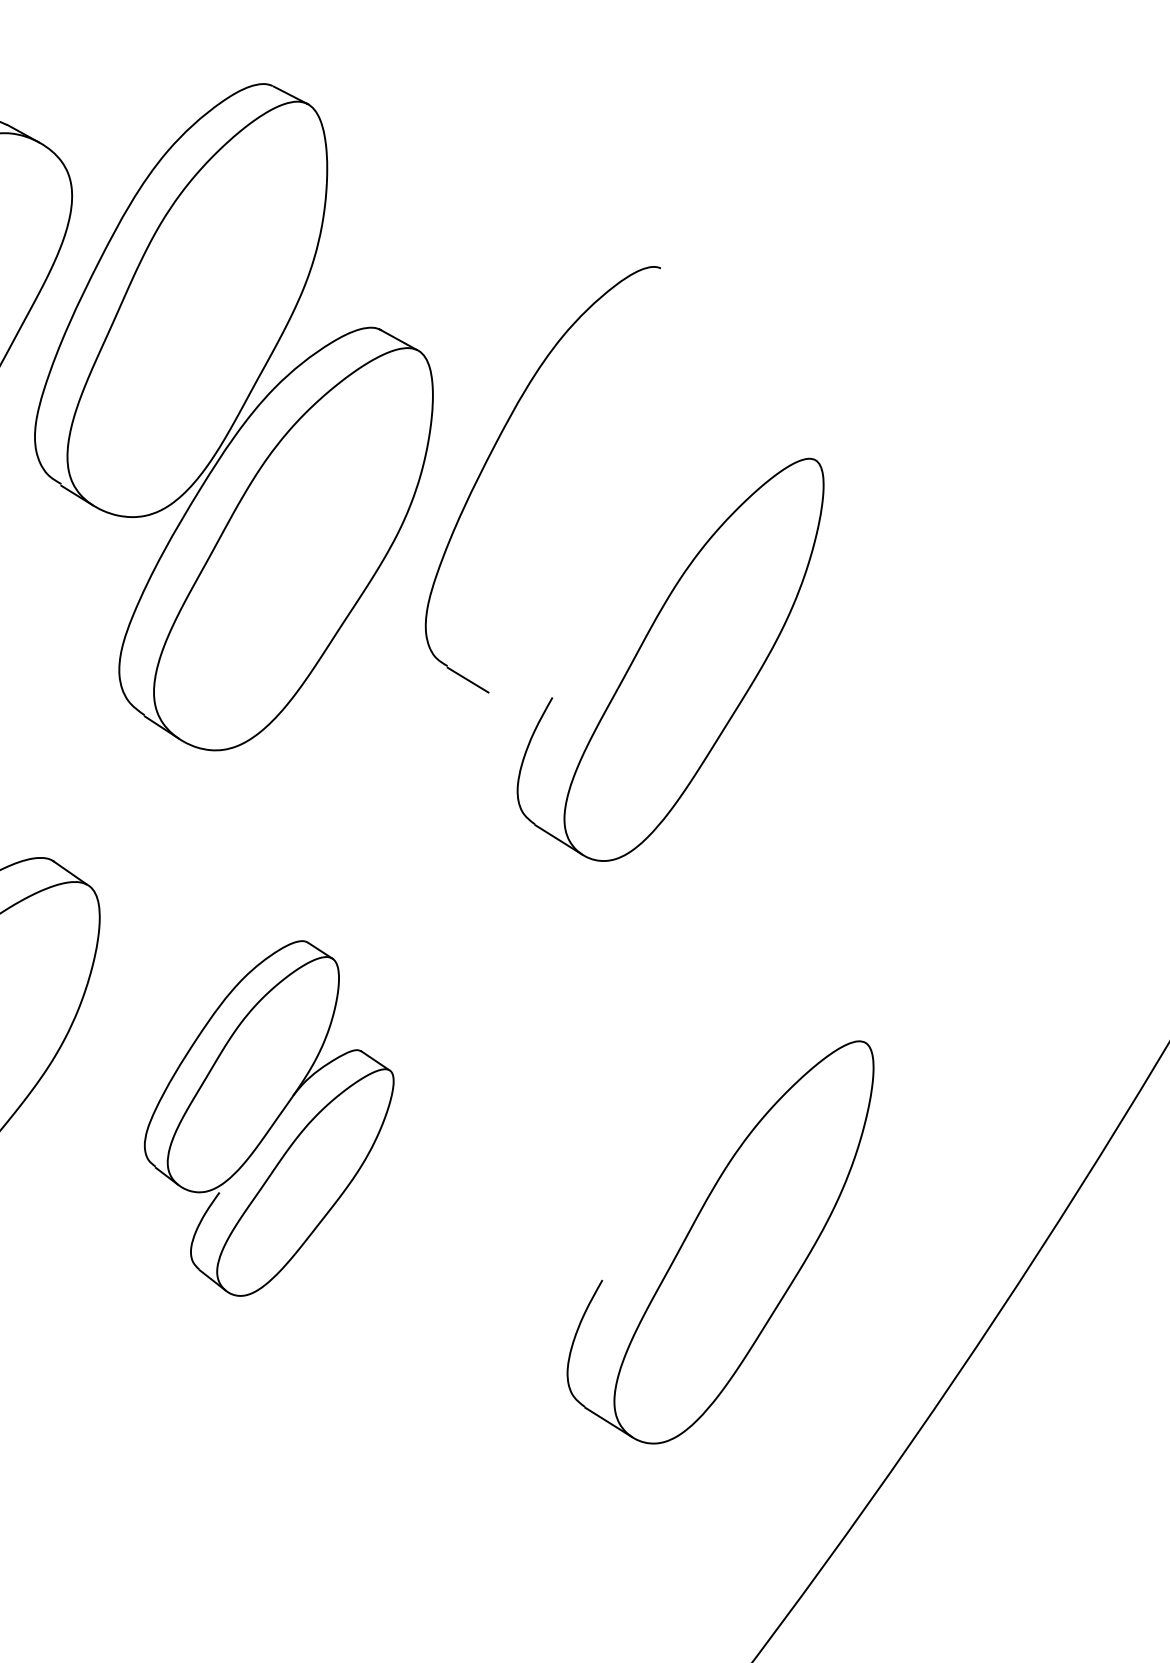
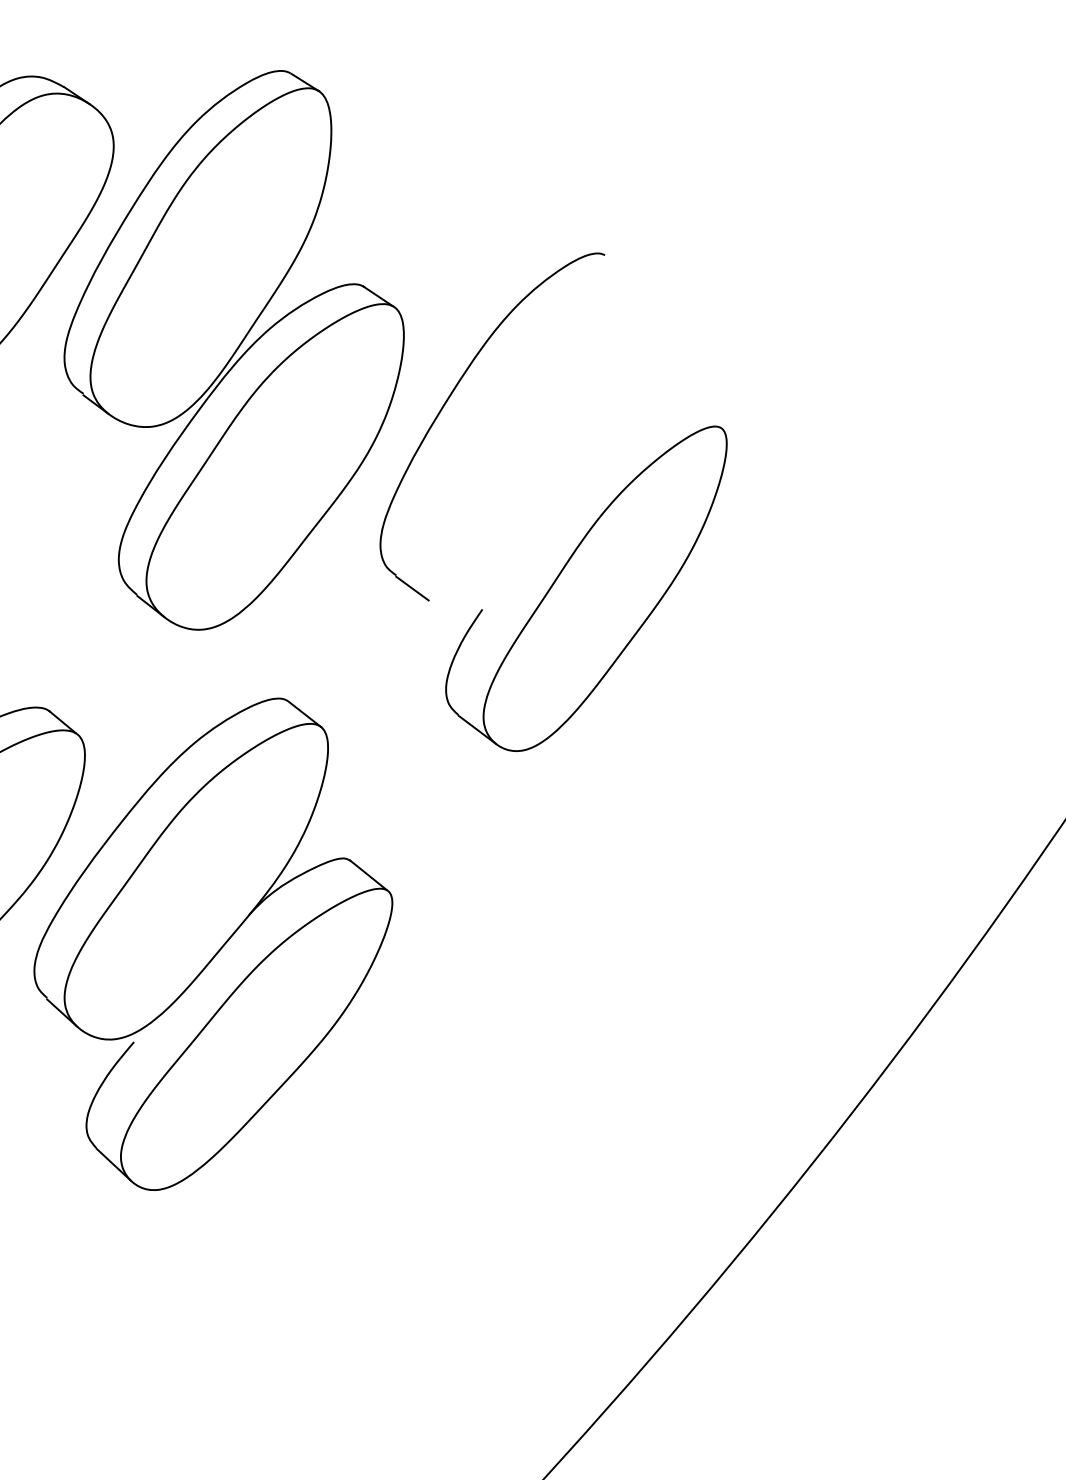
part: (269, 1117) -> (213, 943), size x1.67
part: (722, 1244) -> (586, 1083), removed

